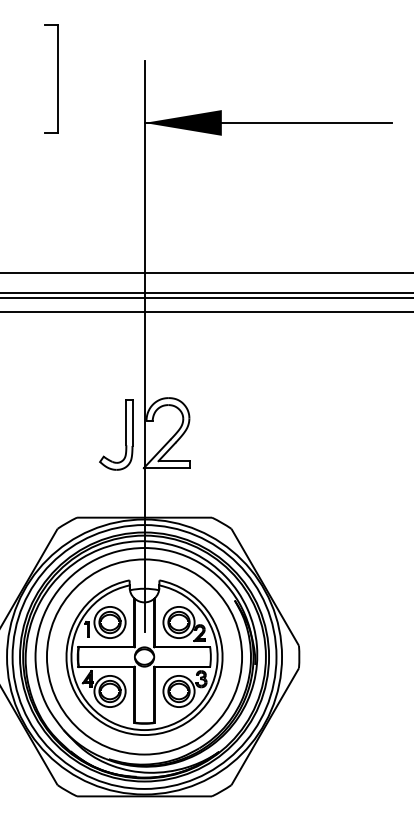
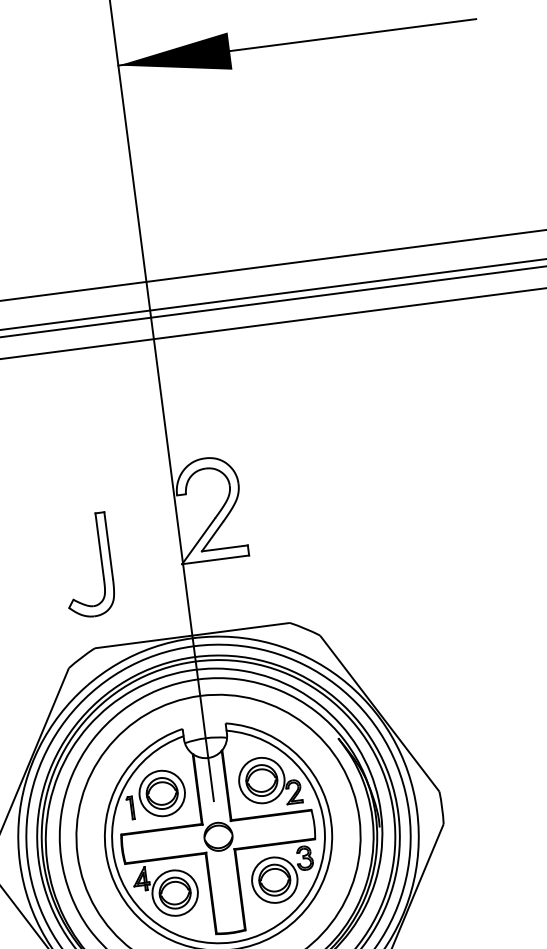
part: (125, 434) -> (100, 563), moved

